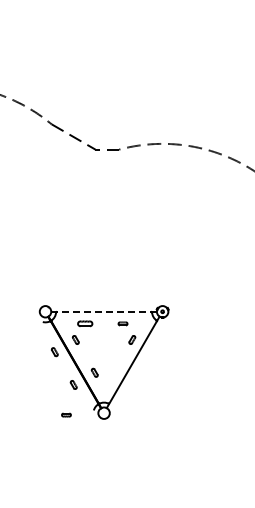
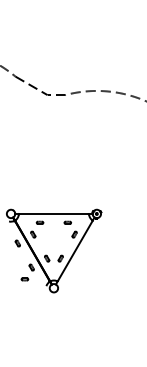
line: (104, 312) -> (54, 214), dashed -> solid
part: (84, 323) -> (39, 222), size x0.62
part: (113, 372) -> (60, 258), added
part: (66, 414) -> (24, 278), moved

